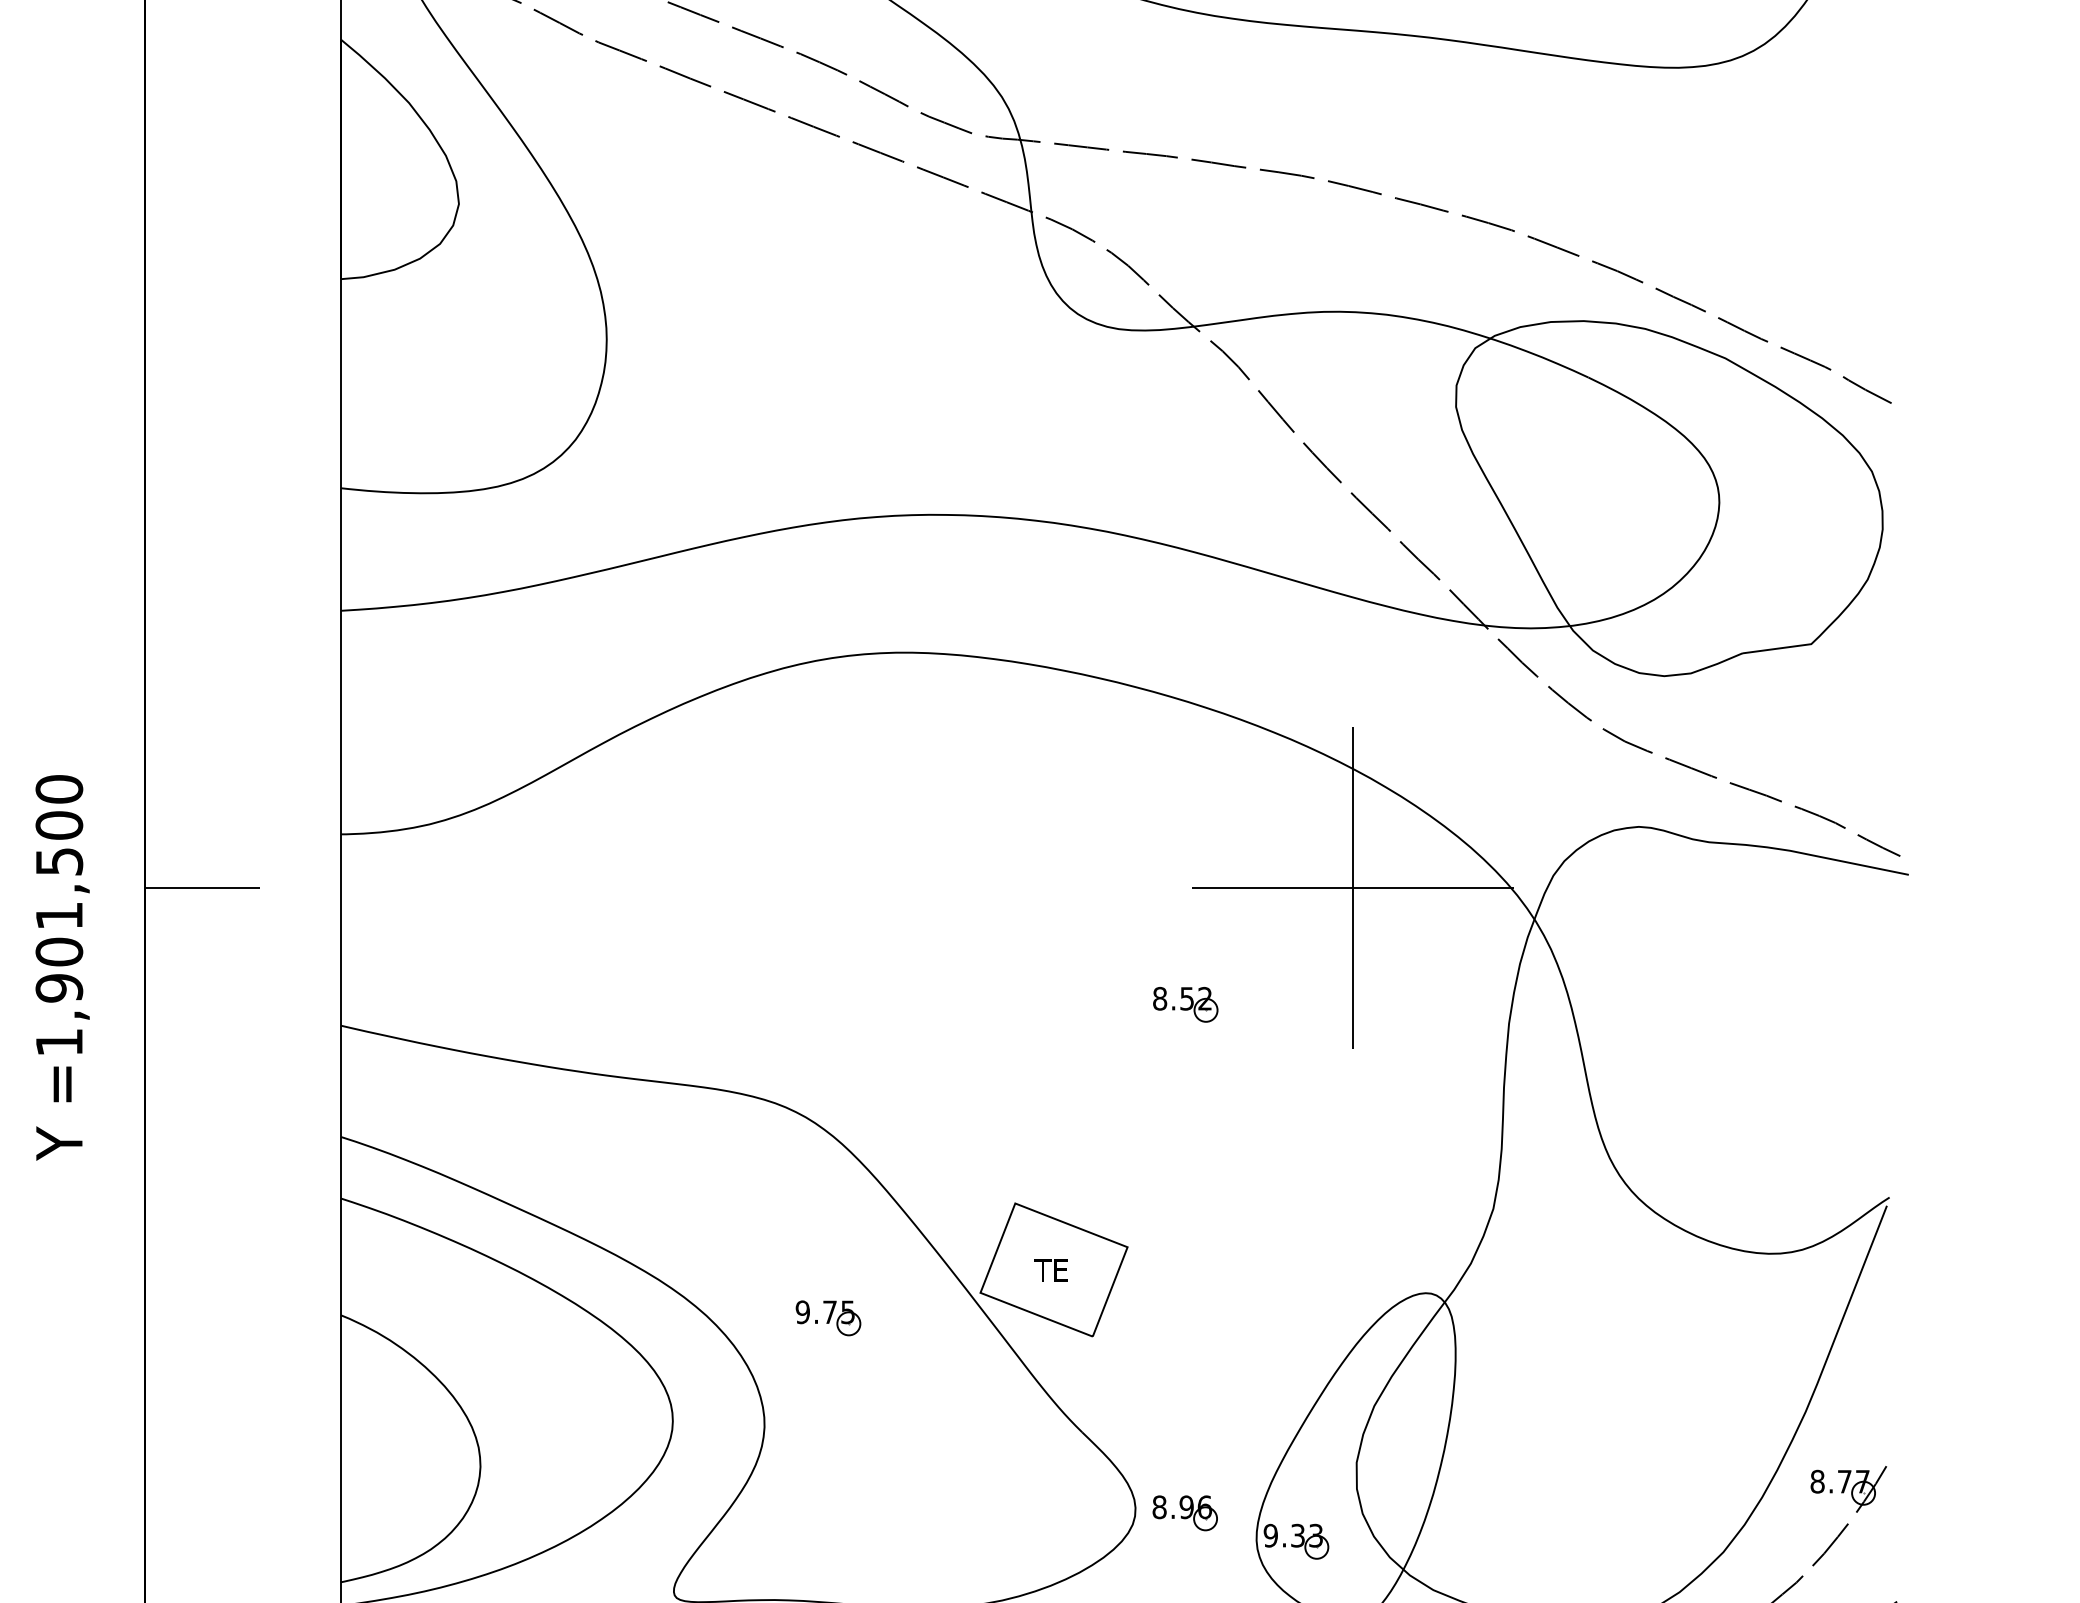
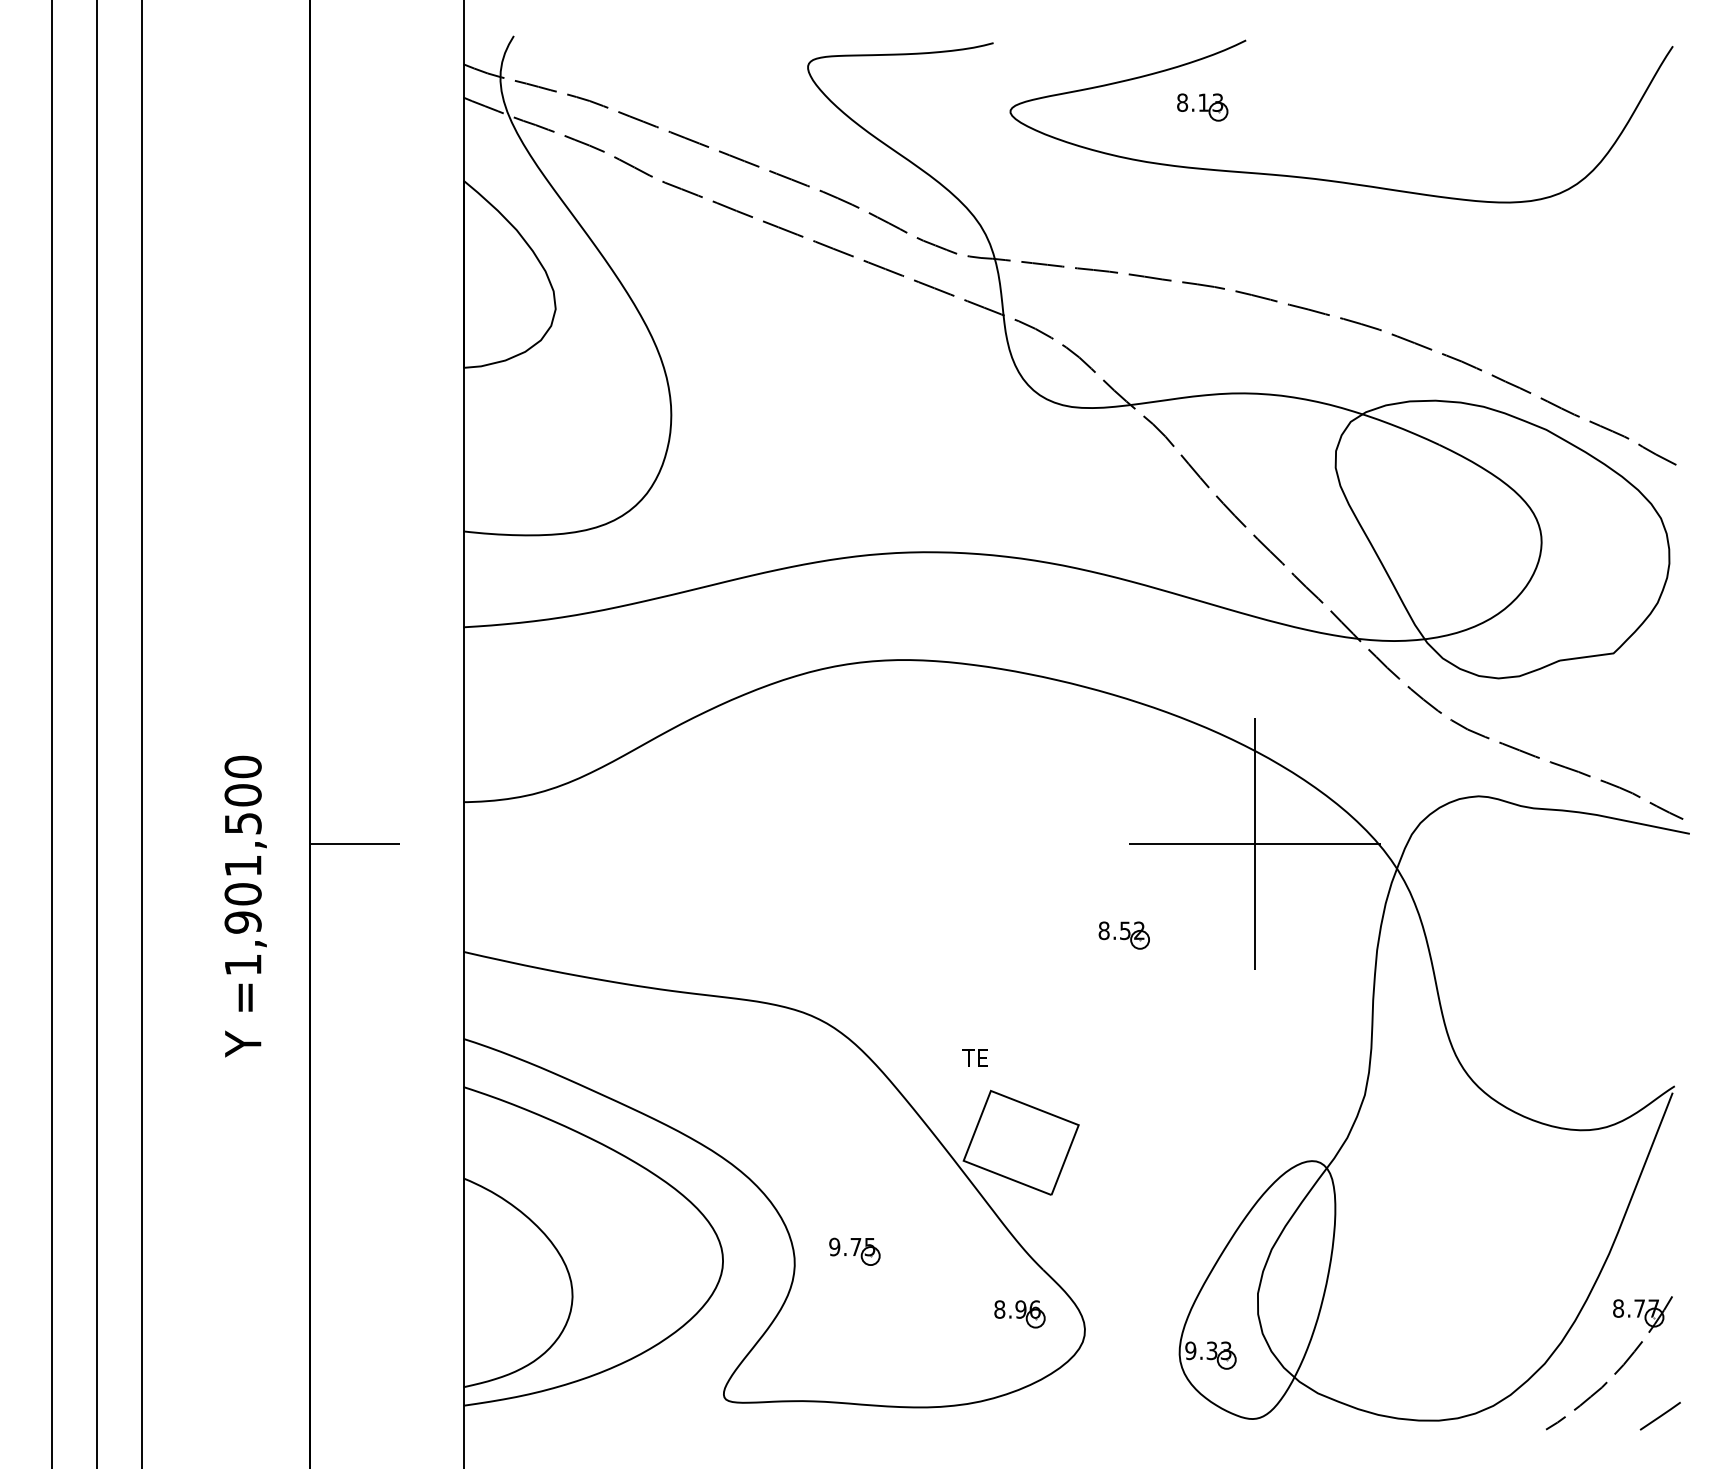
text: (1050, 1269) -> (974, 1057), moved
part: (828, 1317) -> (854, 1251), moved
part: (1184, 1513) -> (1019, 1314), moved

